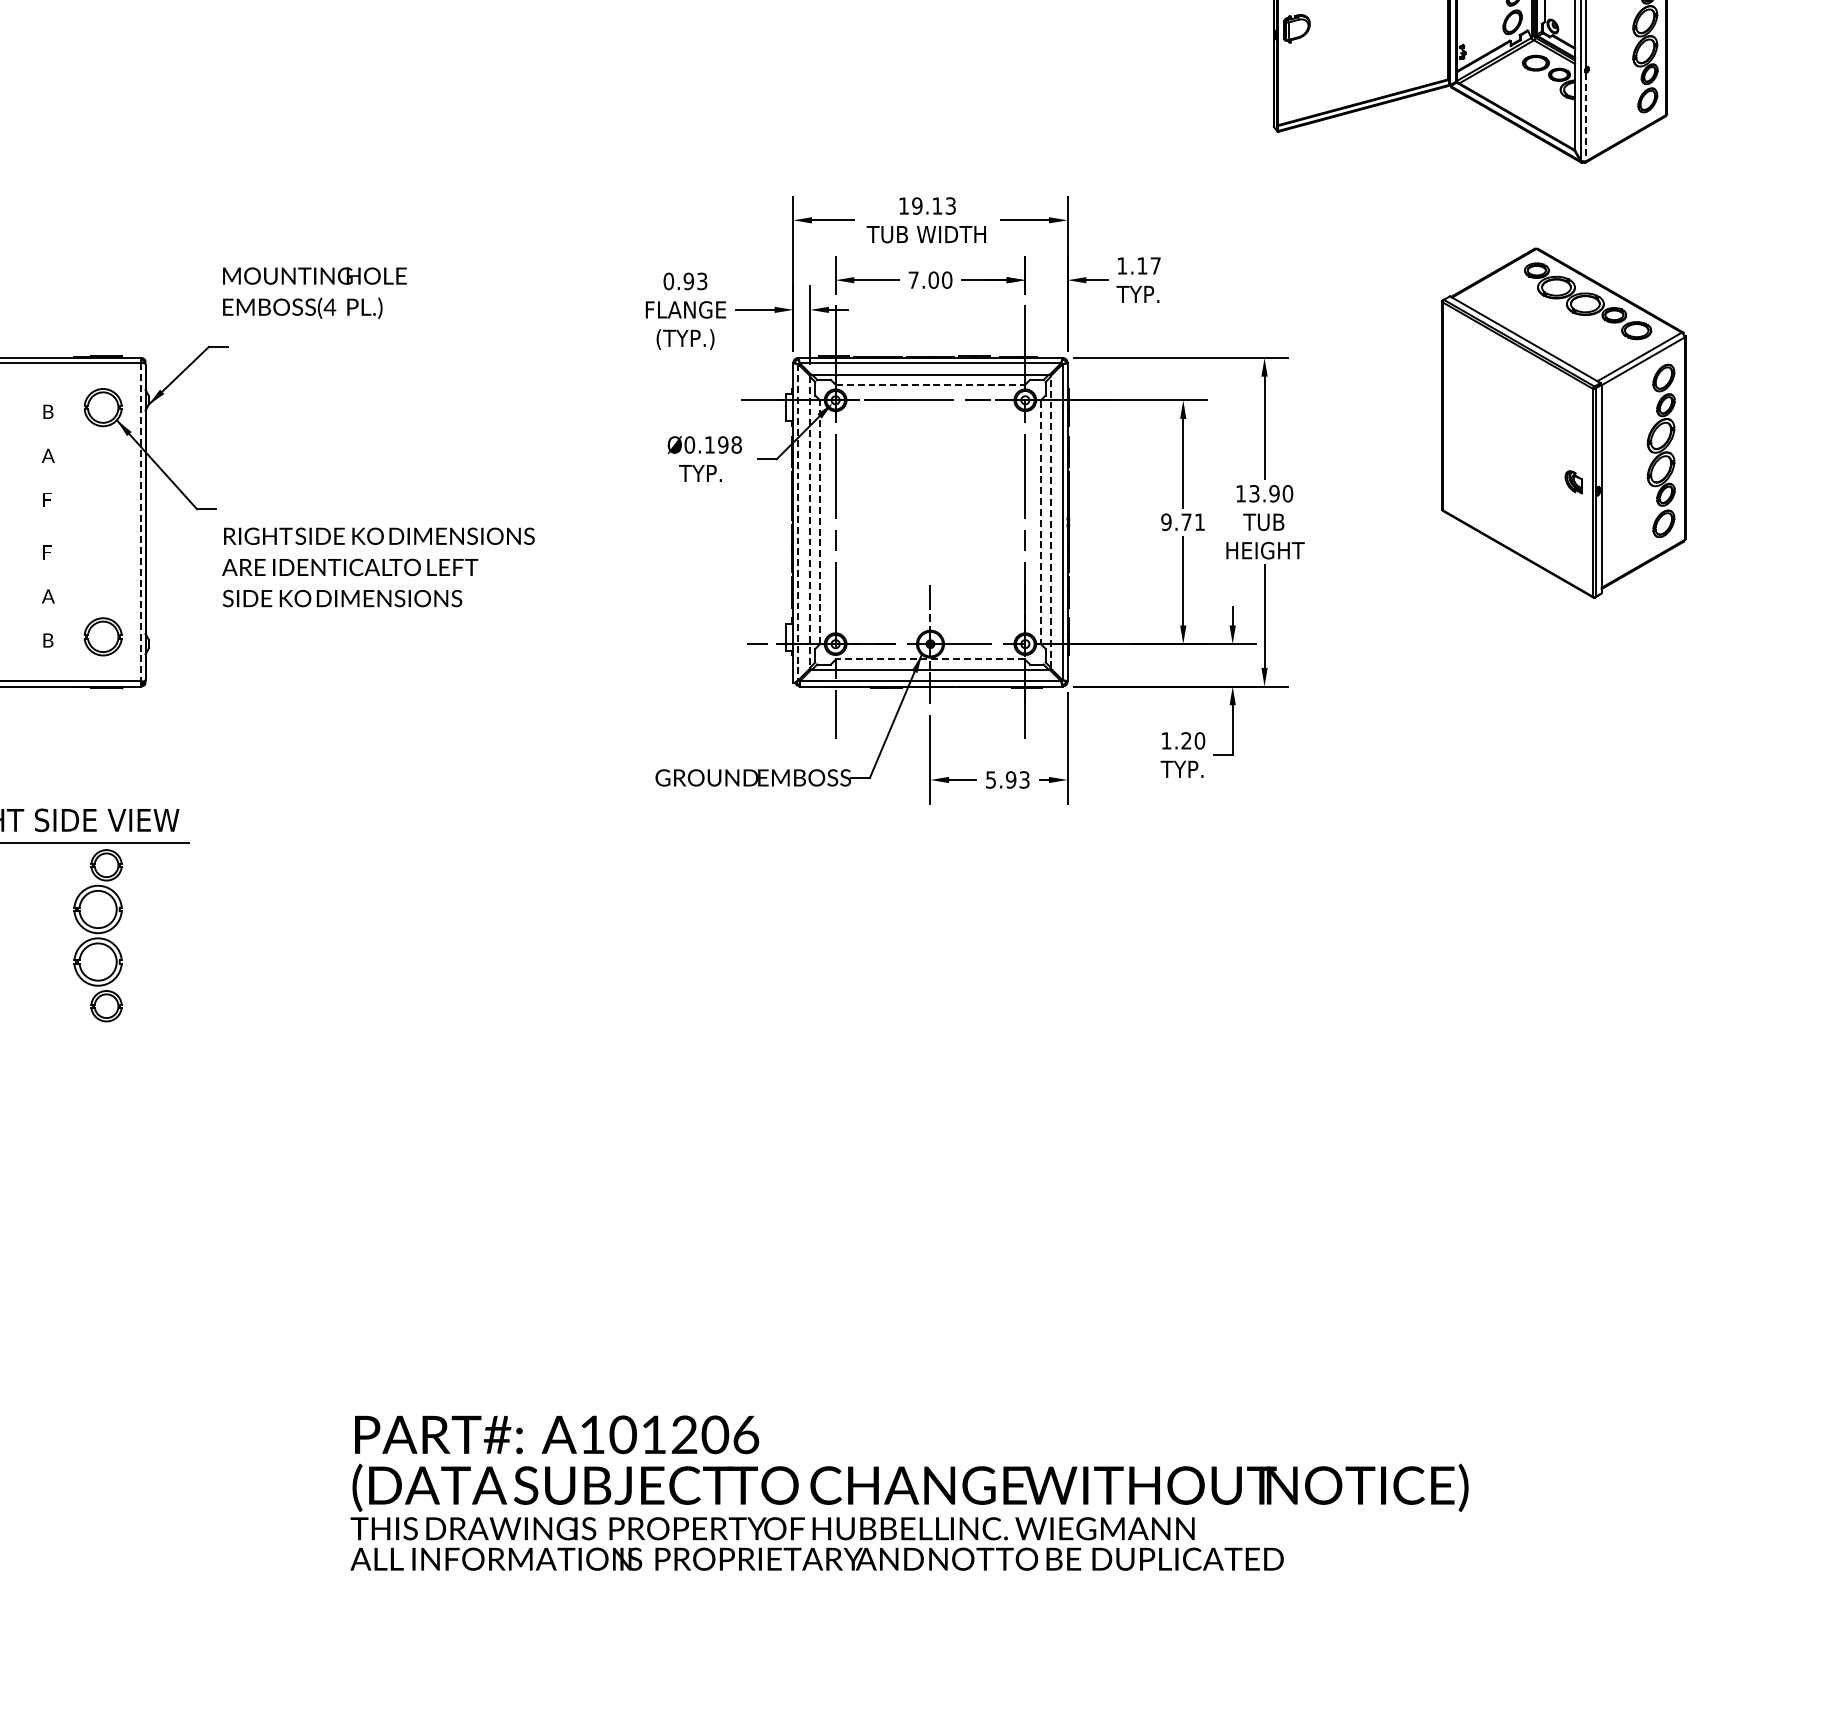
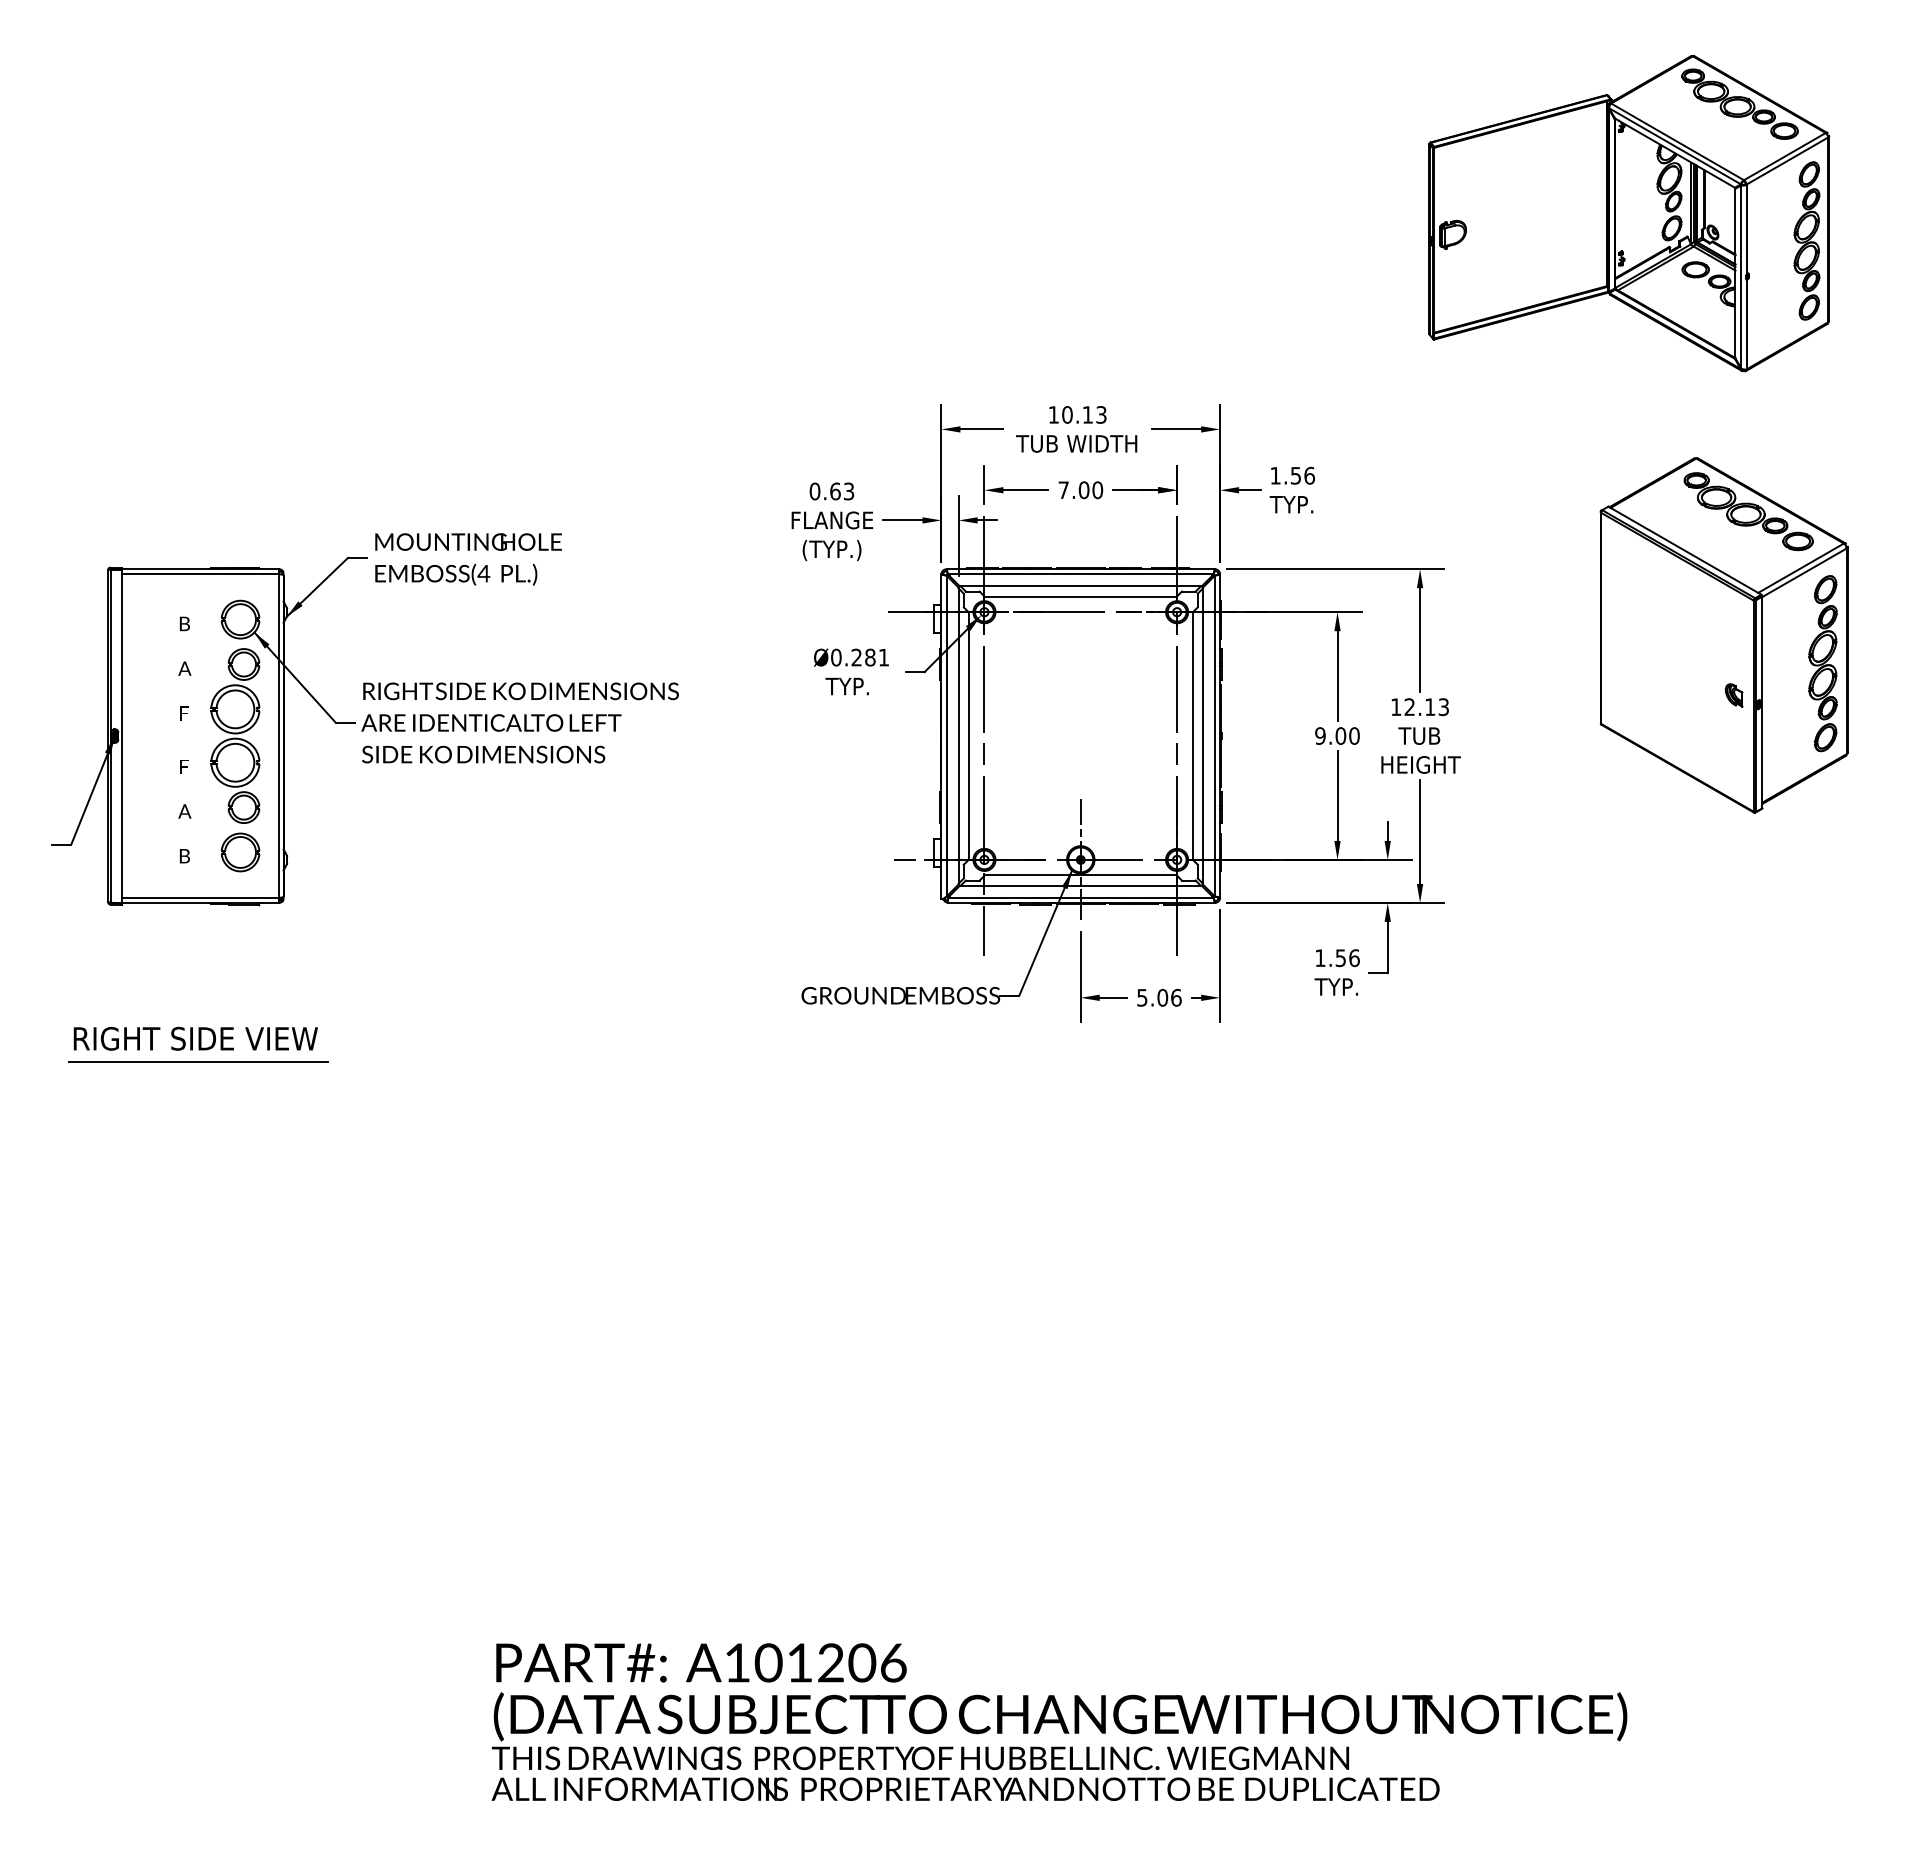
line: (1585, 117) -> (1746, 324), dashed -> solid
text: (917, 205) -> (1067, 414), 19.13 -> 10.13
text: (1149, 265) -> (1303, 475), 1.17 -> 1.56
text: (688, 281) -> (835, 491), 0.93 -> 0.63
text: (314, 293) -> (468, 559), moved
line: (930, 384) -> (1080, 596), dashed -> solid
text: (723, 444) -> (870, 657), Ø0.198 -> Ø0.281
text: (1270, 494) -> (1426, 707), 13.90 -> 12.13
line: (819, 521) -> (968, 735), dashed -> solid
line: (1050, 521) -> (1202, 735), dashed -> solid
text: (1193, 521) -> (1347, 735), 9.71 -> 9.00
line: (141, 522) -> (279, 736), dashed -> solid
line: (798, 522) -> (946, 736), dashed -> solid
line: (810, 522) -> (958, 736), dashed -> solid
line: (1040, 522) -> (1192, 736), dashed -> solid
text: (377, 566) -> (519, 722), moved
line: (930, 659) -> (1080, 875), dashed -> solid
text: (1193, 741) -> (1347, 958), 1.20 -> 1.56
text: (1017, 779) -> (1169, 997), 5.93 -> 5.06
part: (98, 935) -> (235, 735), moved

